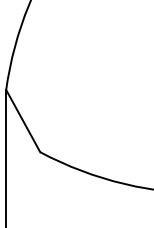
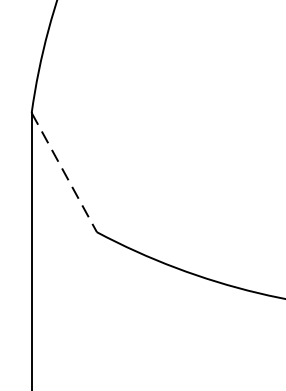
line: (23, 121) -> (64, 173), solid -> dashed

